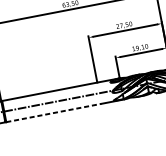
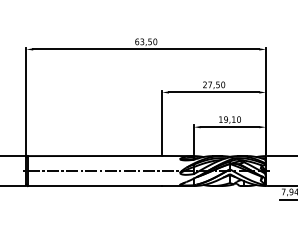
line: (54, 113) -> (95, 186), dashed -> solid

